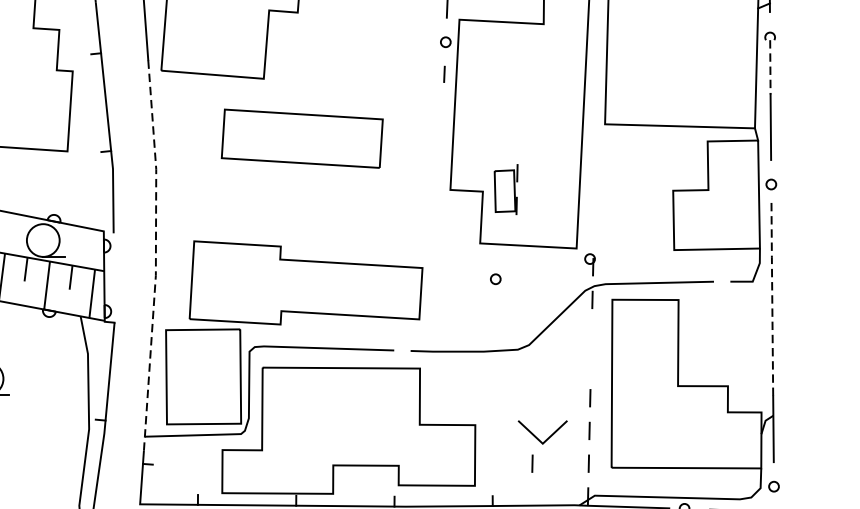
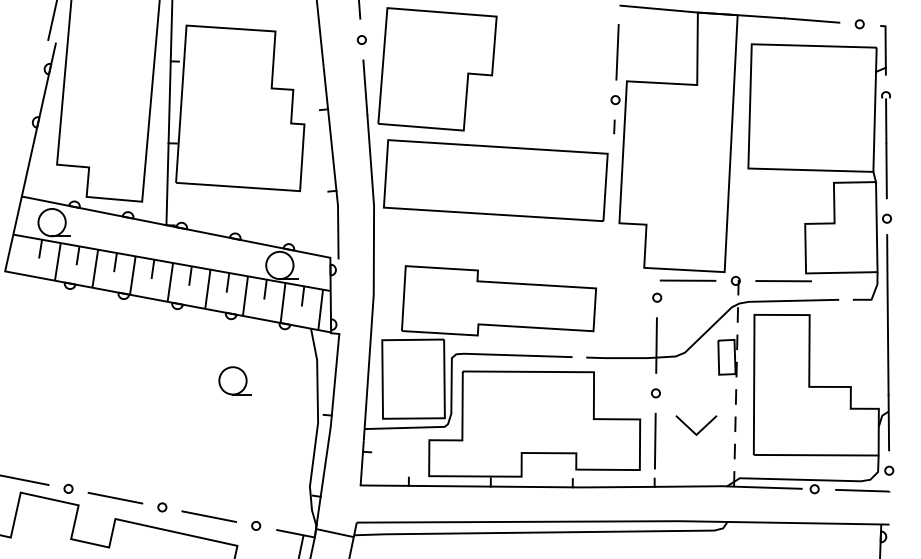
line: (770, 66) -> (886, 120), dashed -> solid
part: (301, 138) -> (495, 180), size x1.67
part: (505, 189) -> (727, 355), moved
line: (155, 254) -> (373, 277), dashed -> solid
line: (532, 258) -> (687, 280), added
line: (647, 259) -> (783, 281), added
line: (771, 299) -> (887, 314), dashed -> solid
line: (494, 336) -> (656, 345), added
circle: (493, 394) -> (655, 393), added
line: (492, 450) -> (654, 440), added
line: (532, 463) -> (687, 451), removed

